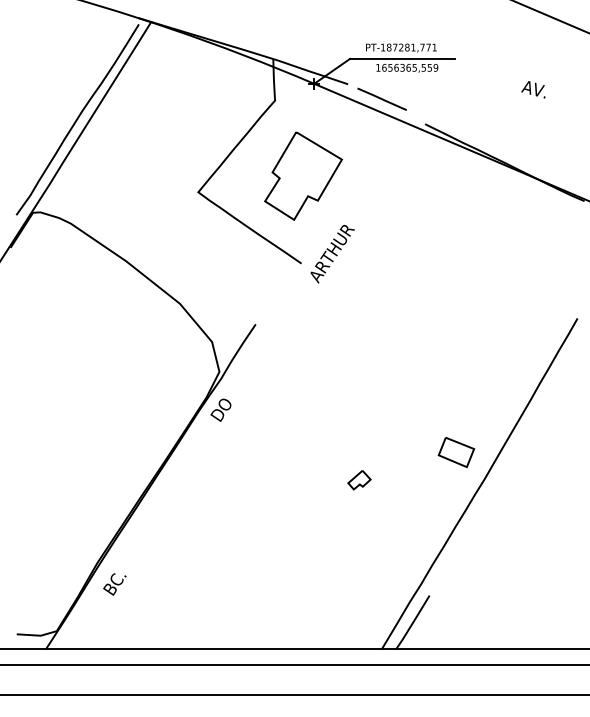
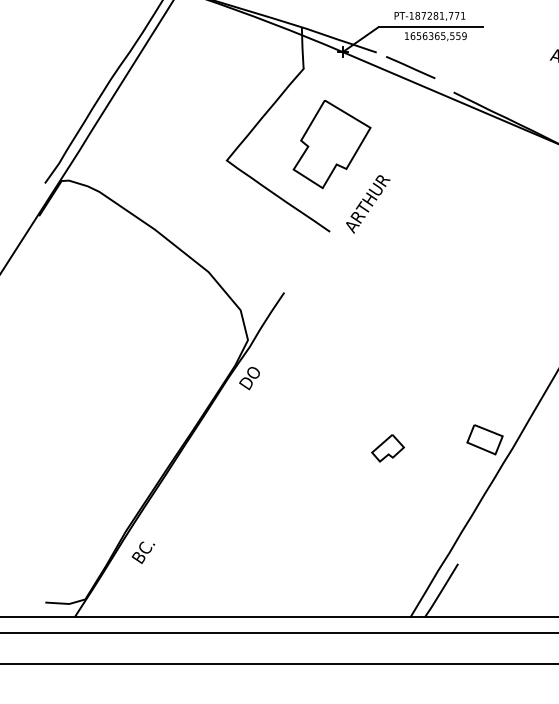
text: (332, 254) -> (368, 204), moved
part: (456, 452) -> (485, 439), moved
part: (359, 480) -> (388, 448), size x1.43

